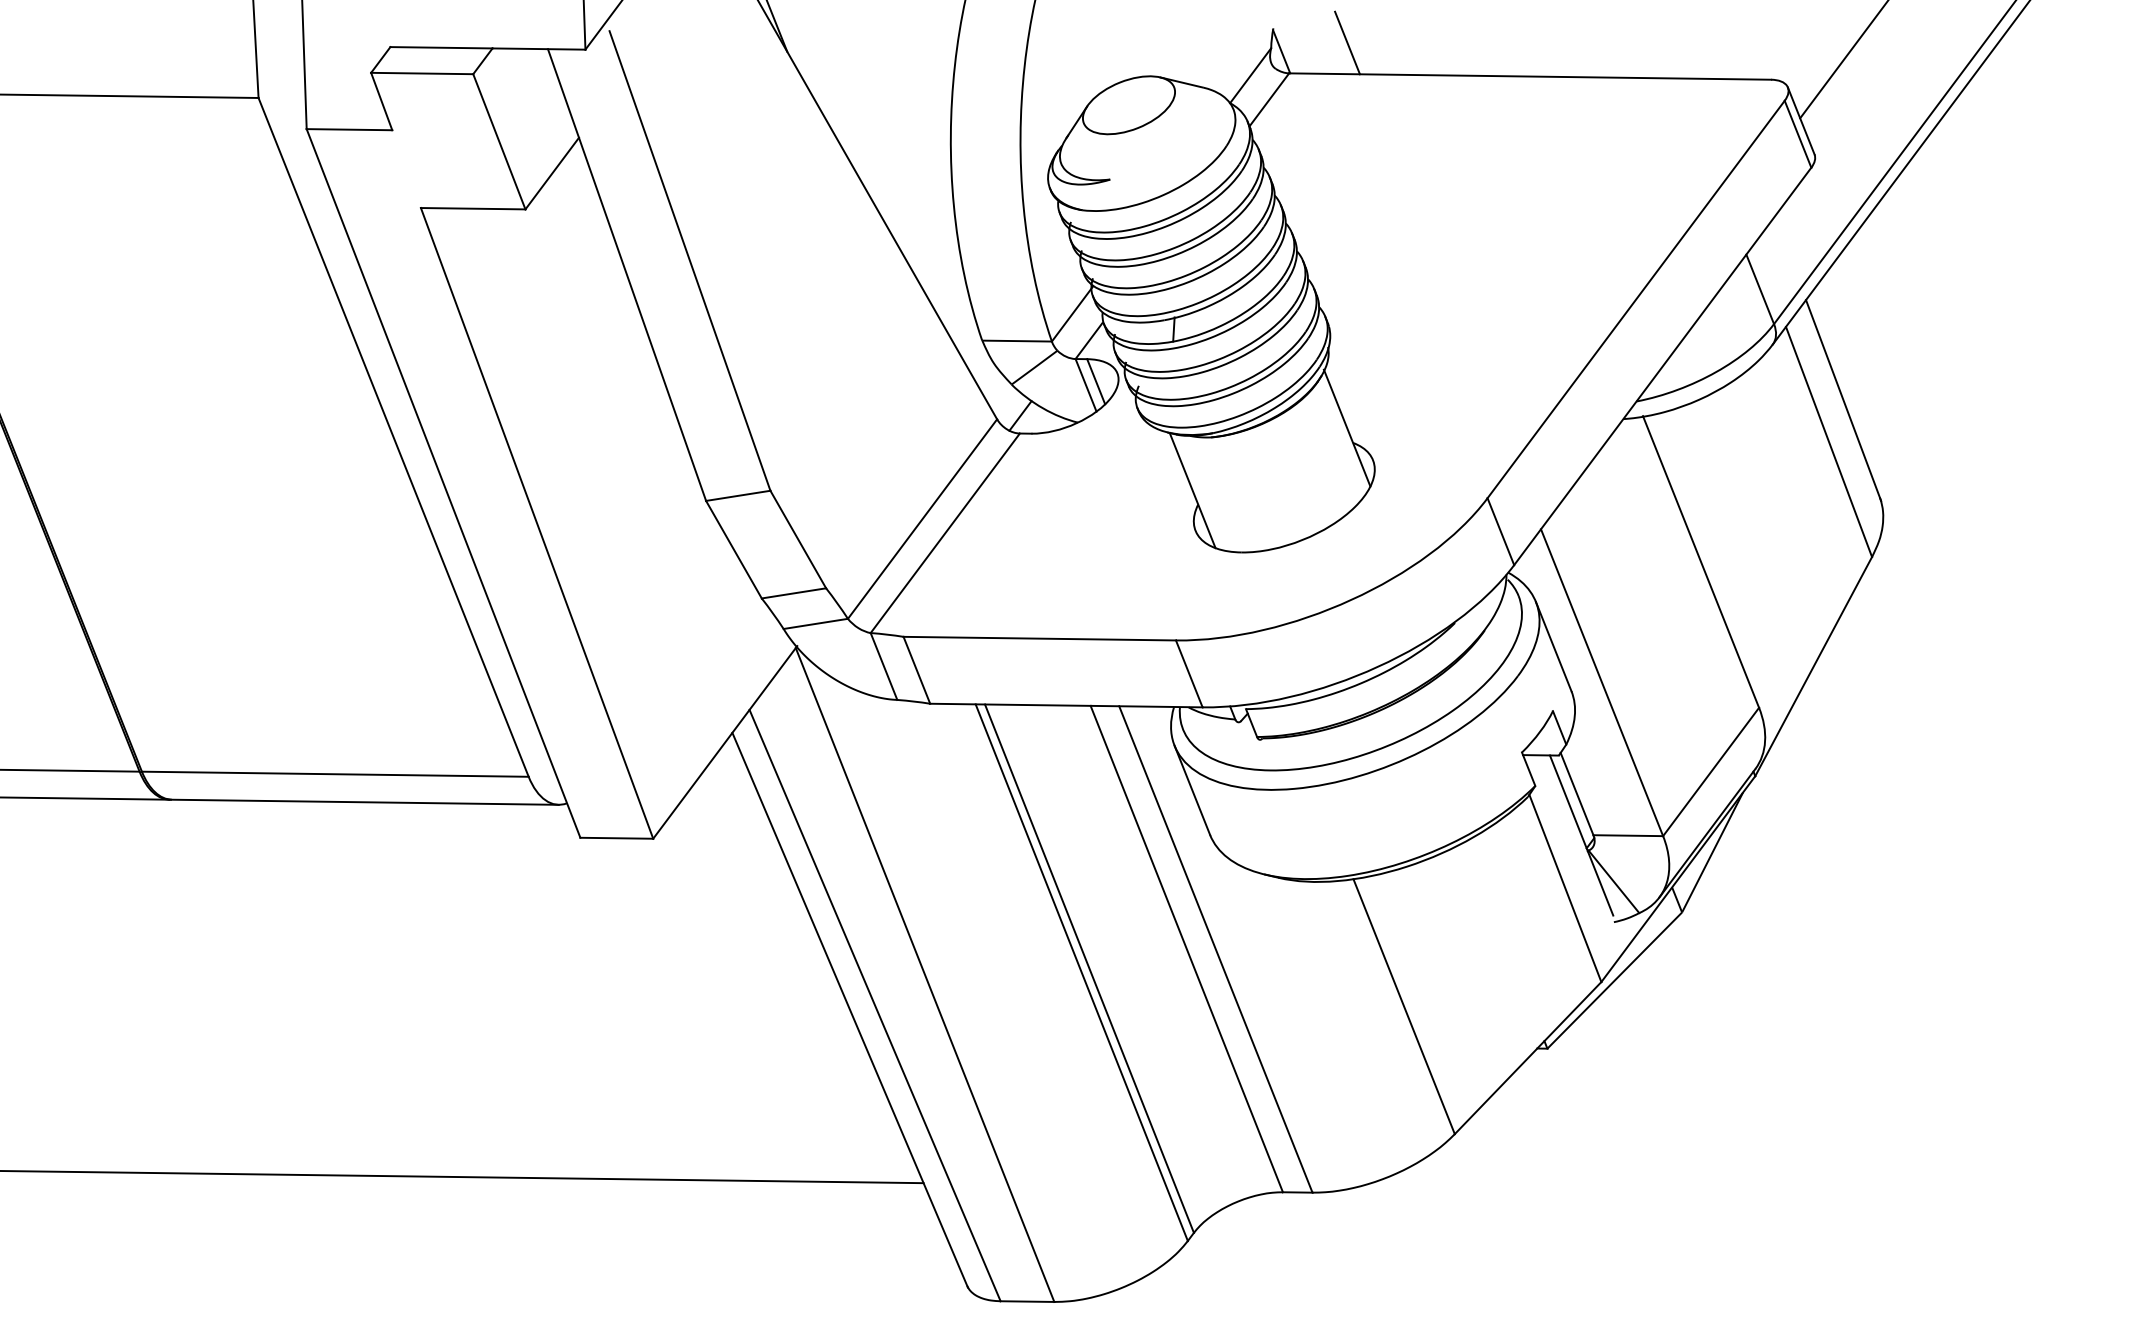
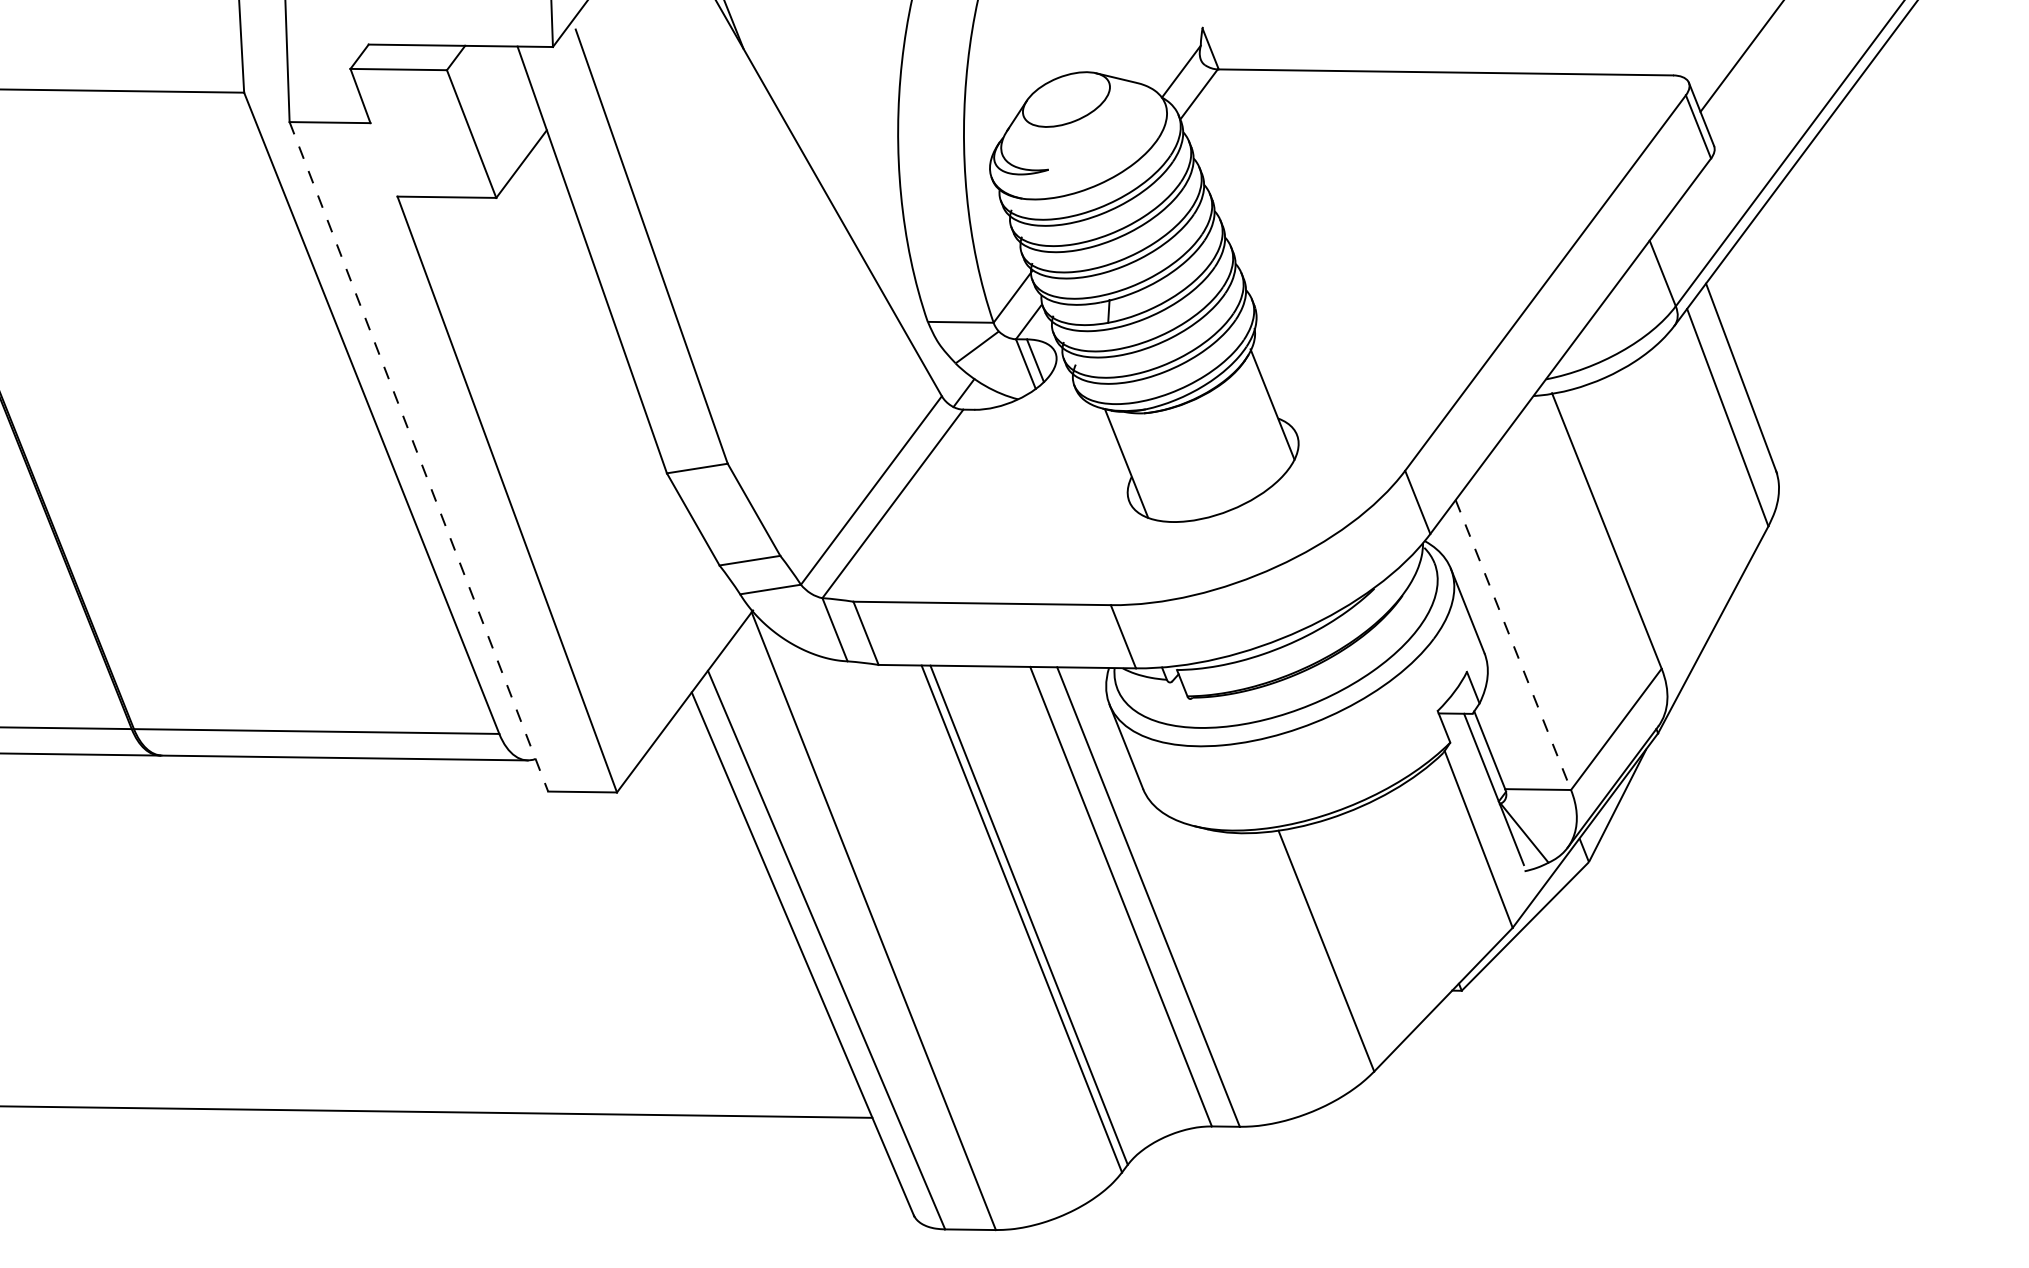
line: (1347, 42) -> (1272, 40), removed
line: (443, 483) -> (418, 456), solid -> dashed
line: (1602, 683) -> (1513, 645), solid -> dashed

